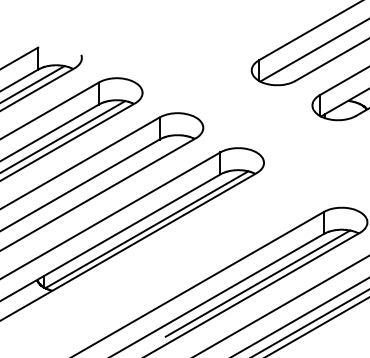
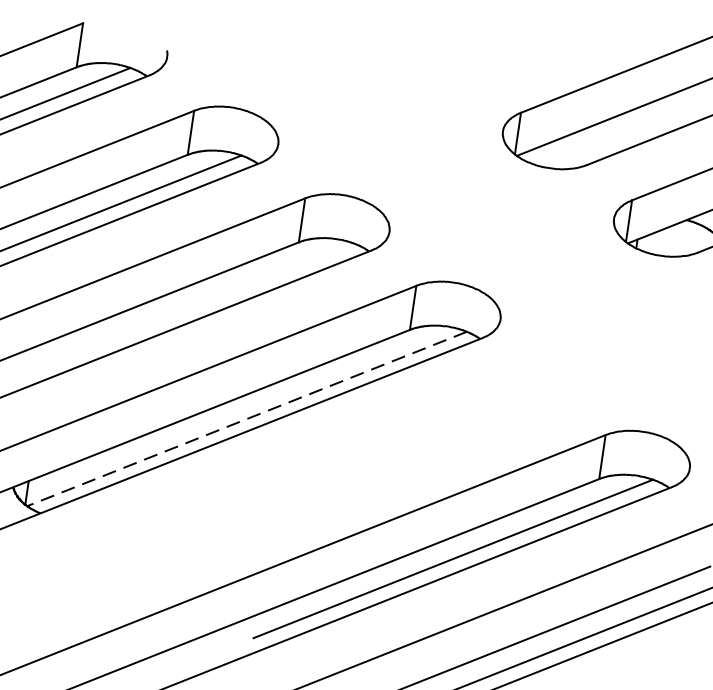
line: (146, 230) -> (246, 420), solid -> dashed

